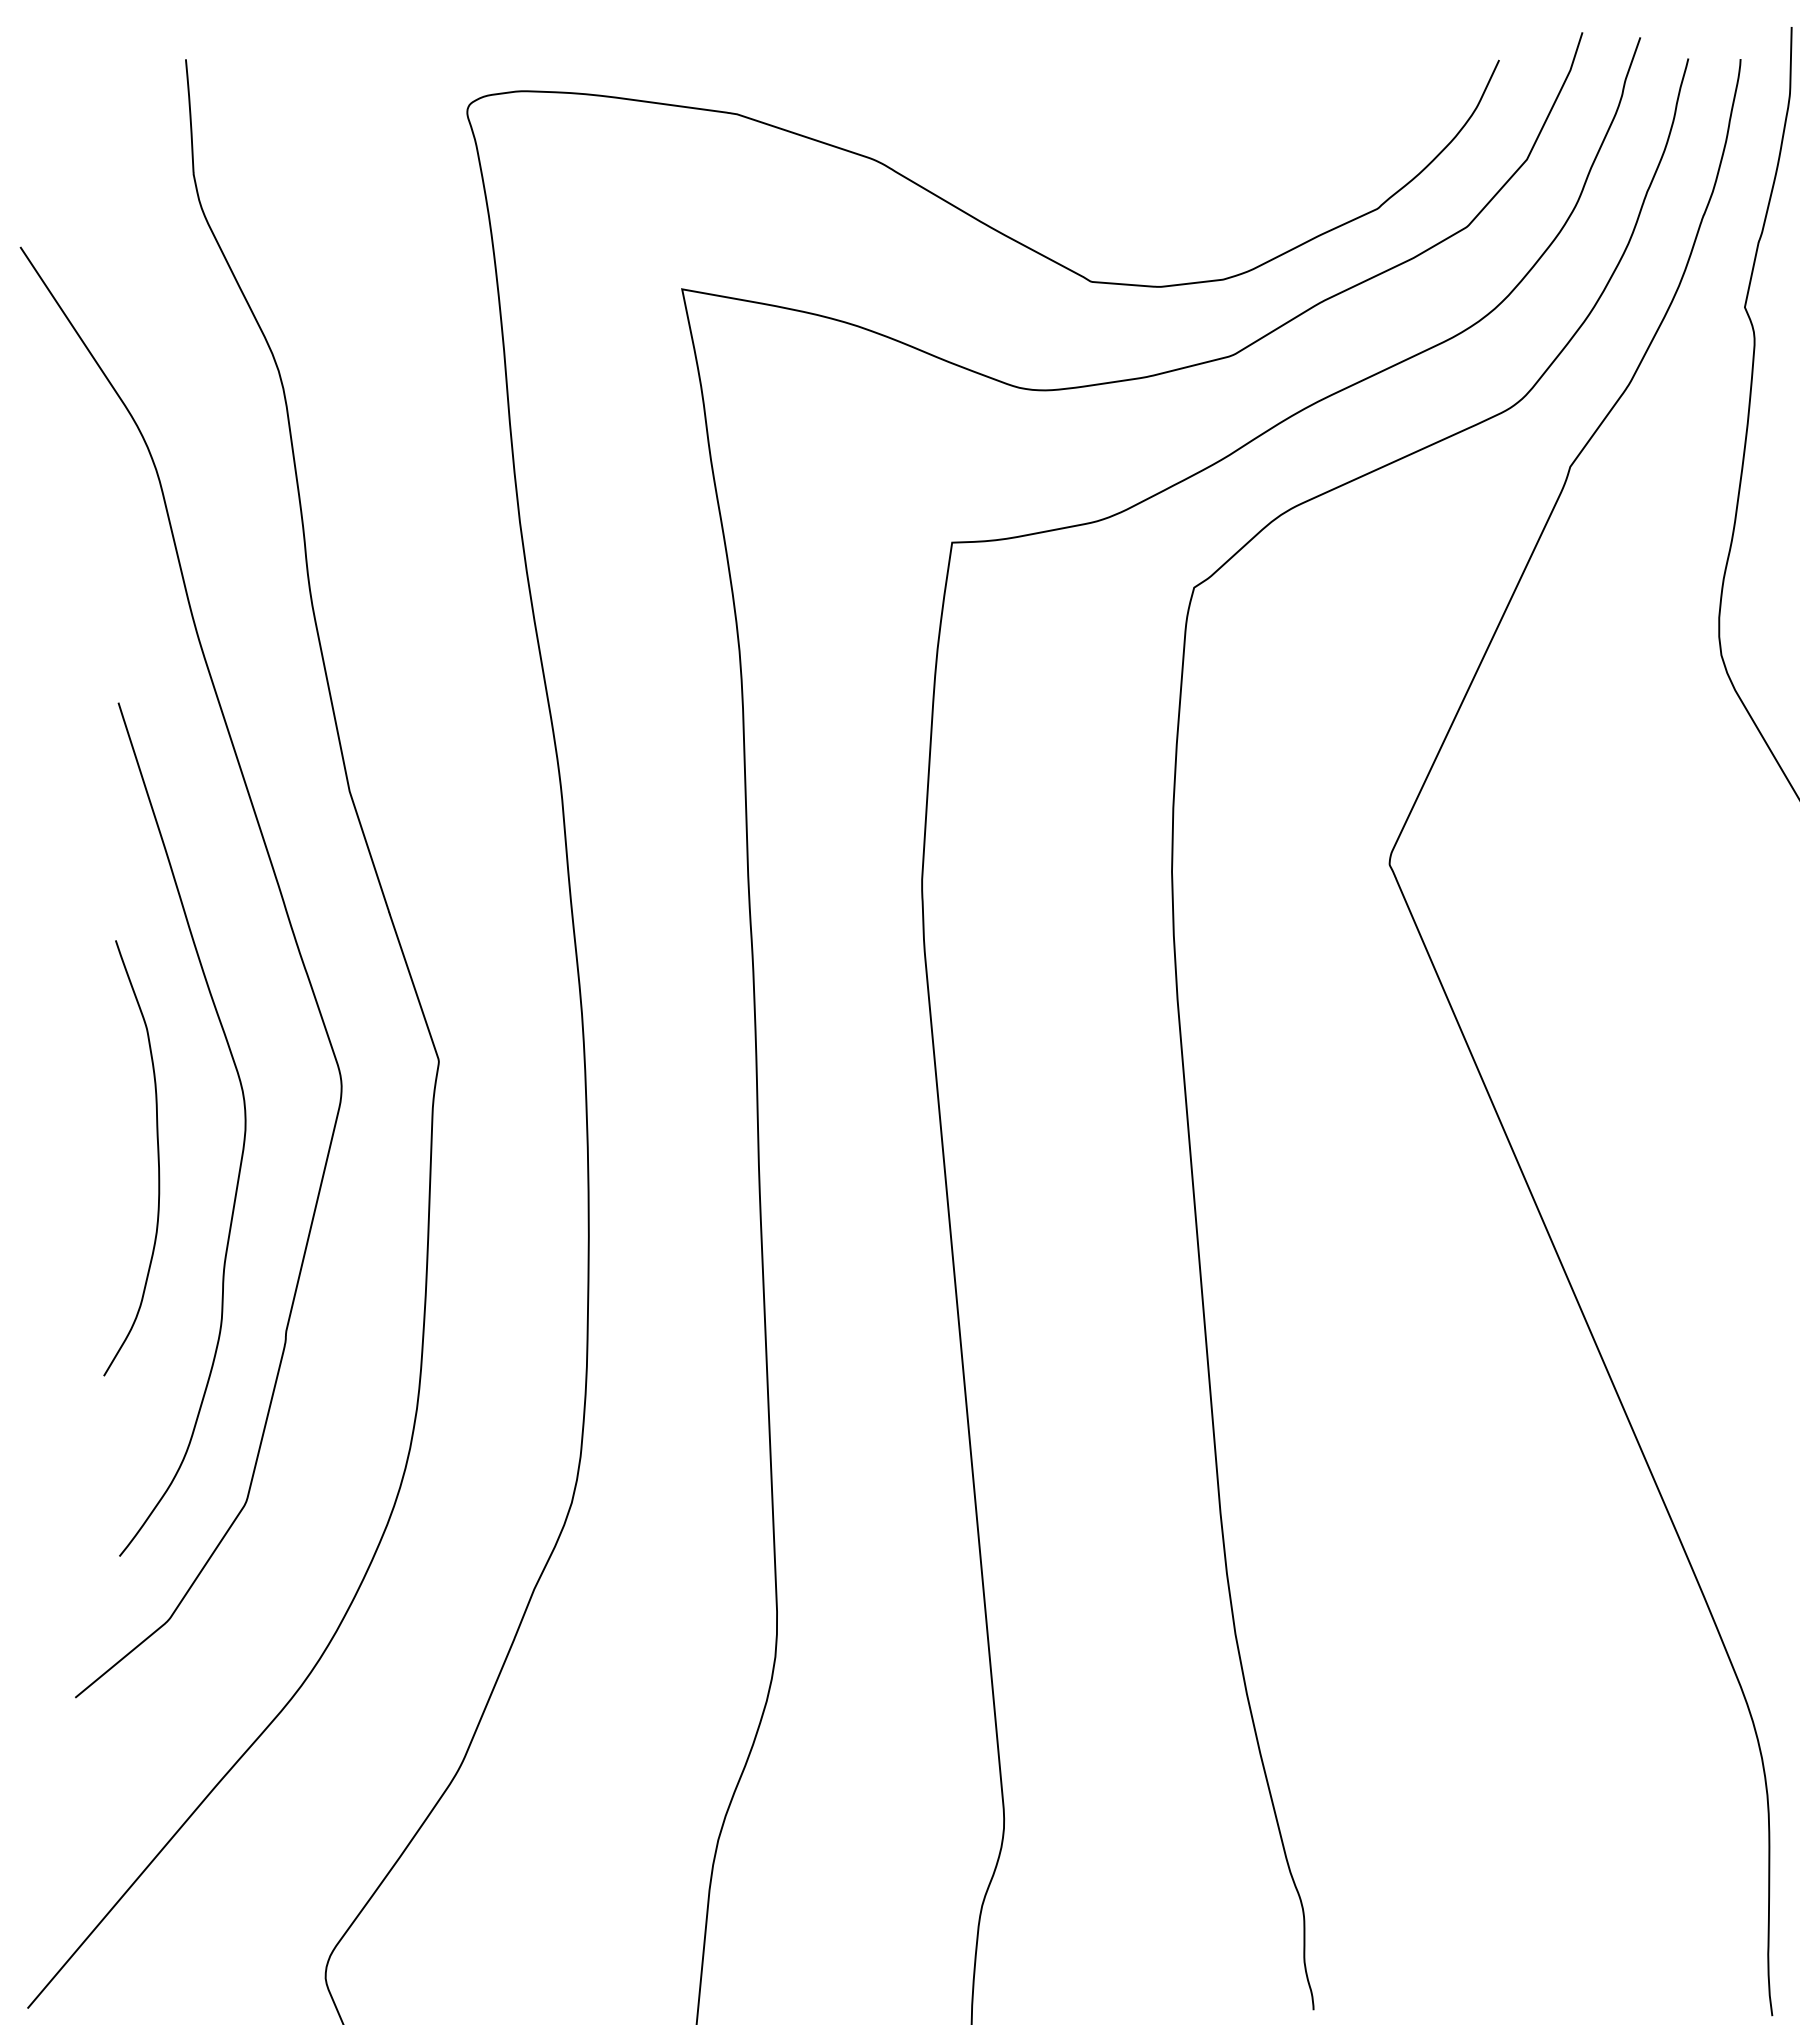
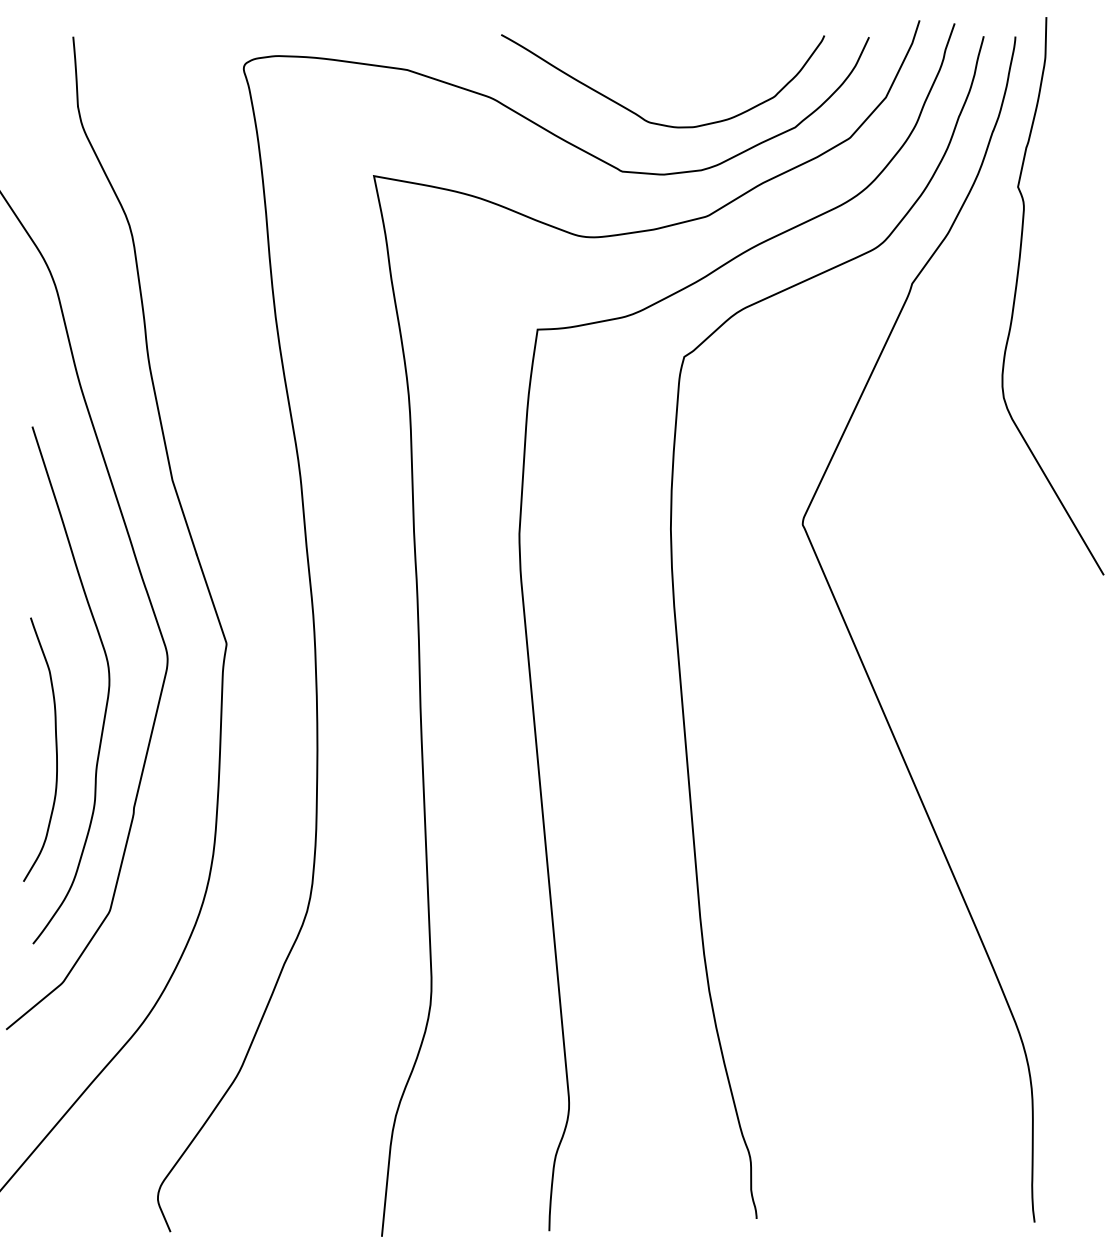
curve: (1123, 190) -> (641, 116), added
curve: (156, 1157) -> (55, 749), moved

